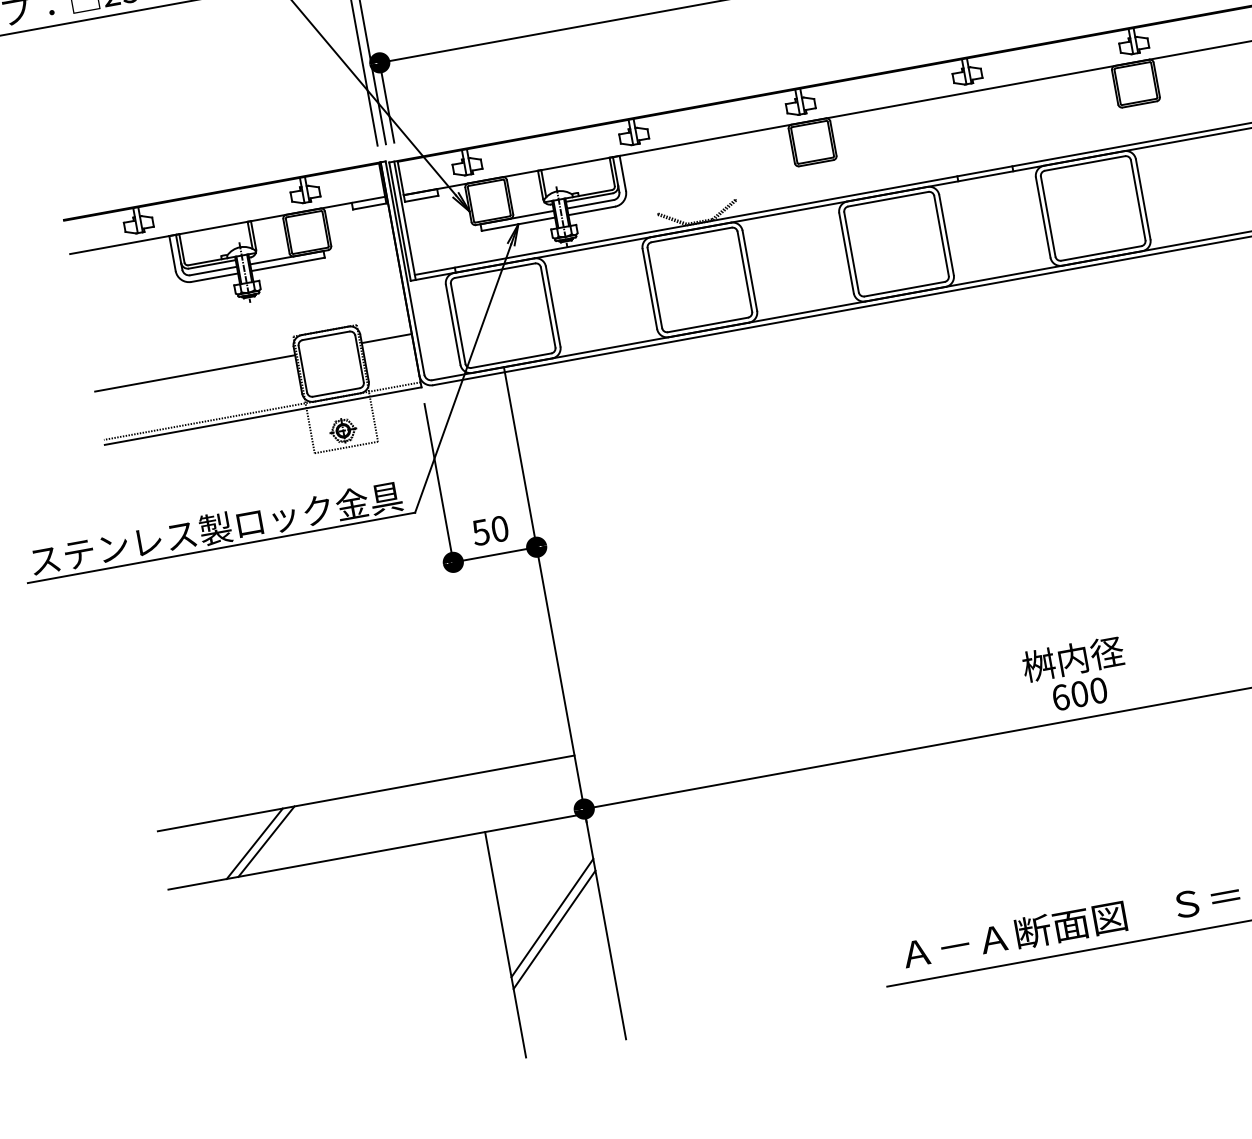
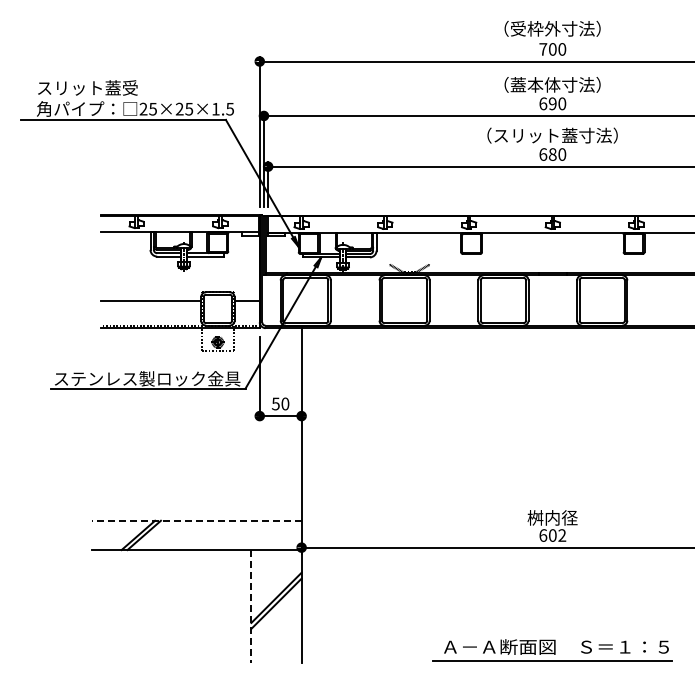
text: (1099, 690) -> (562, 535), 600 -> 602
line: (365, 793) -> (196, 520), solid -> dashed
line: (505, 944) -> (251, 606), solid -> dashed

